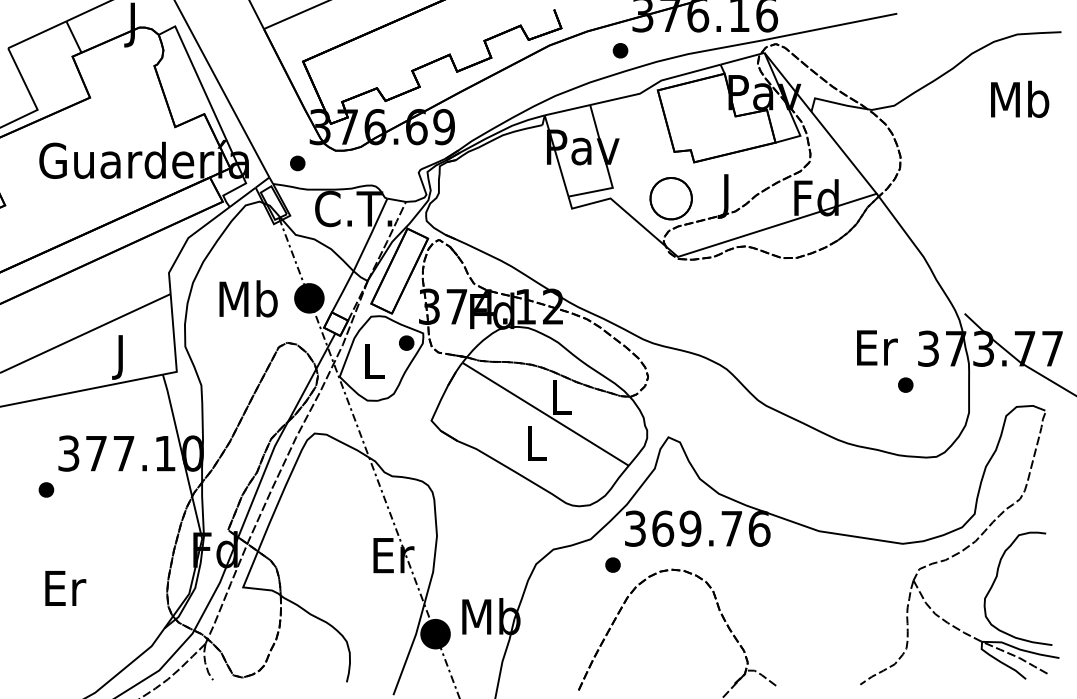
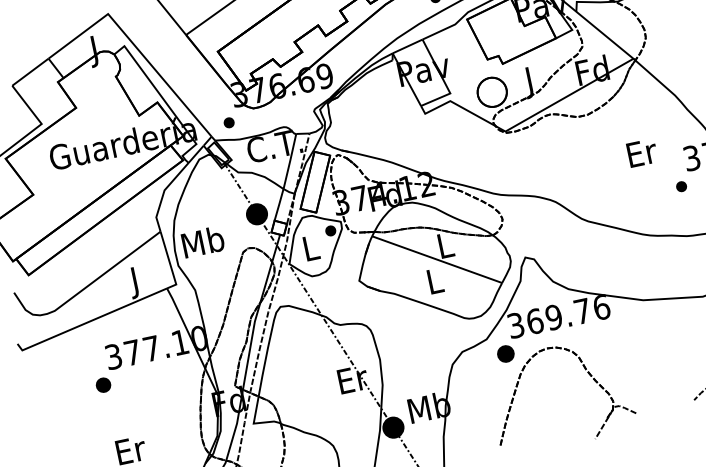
text: (248, 298) -> (203, 241), moved
text: (877, 347) -> (642, 152), moved
part: (46, 489) -> (103, 384), size x1.4
part: (612, 564) -> (505, 353), size x1.6

